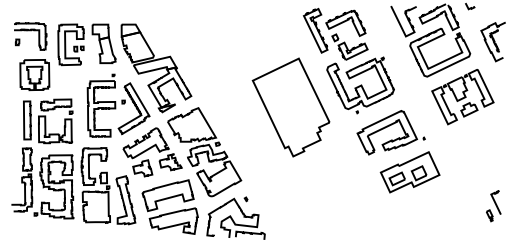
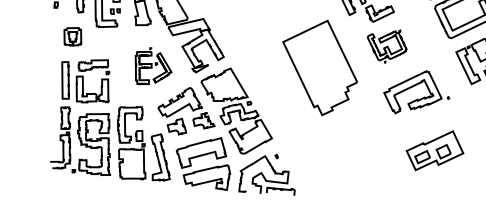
part: (34, 75) -> (72, 37), size x0.6
part: (360, 85) -> (387, 46), size x0.6
part: (118, 105) -> (153, 66), size x0.6
part: (409, 172) -> (434, 150), moved

